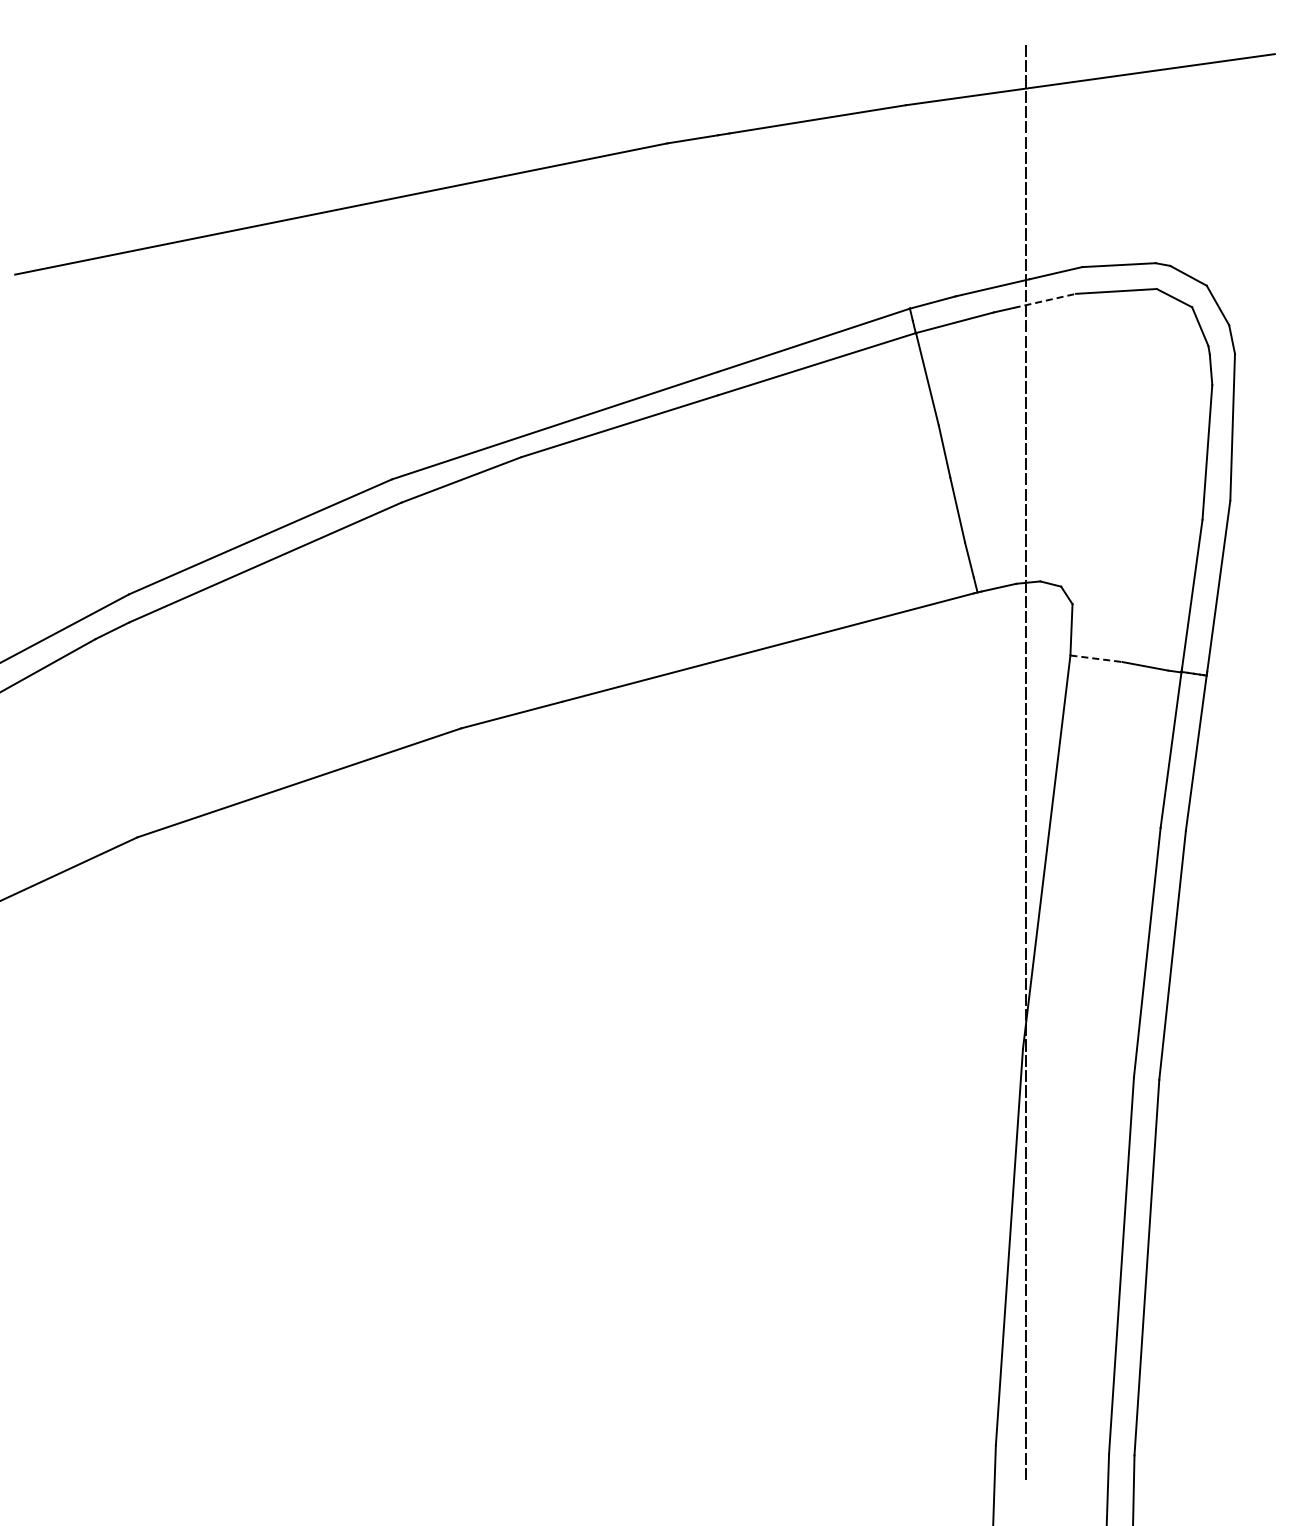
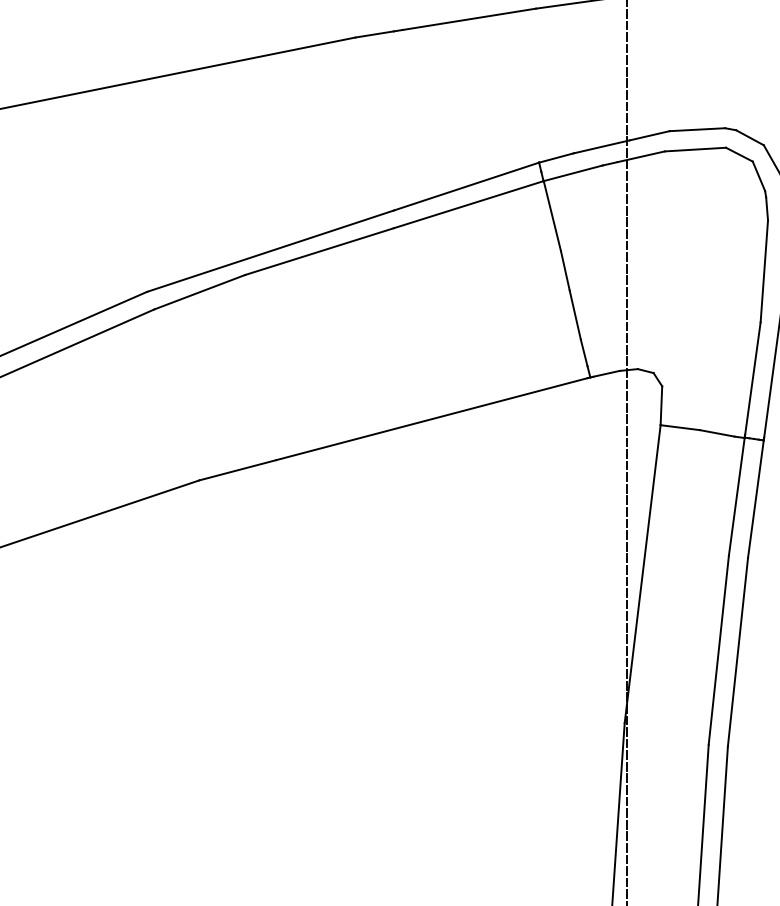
line: (1044, 300) -> (640, 156), dashed -> solid
line: (1096, 658) -> (680, 427), dashed -> solid

